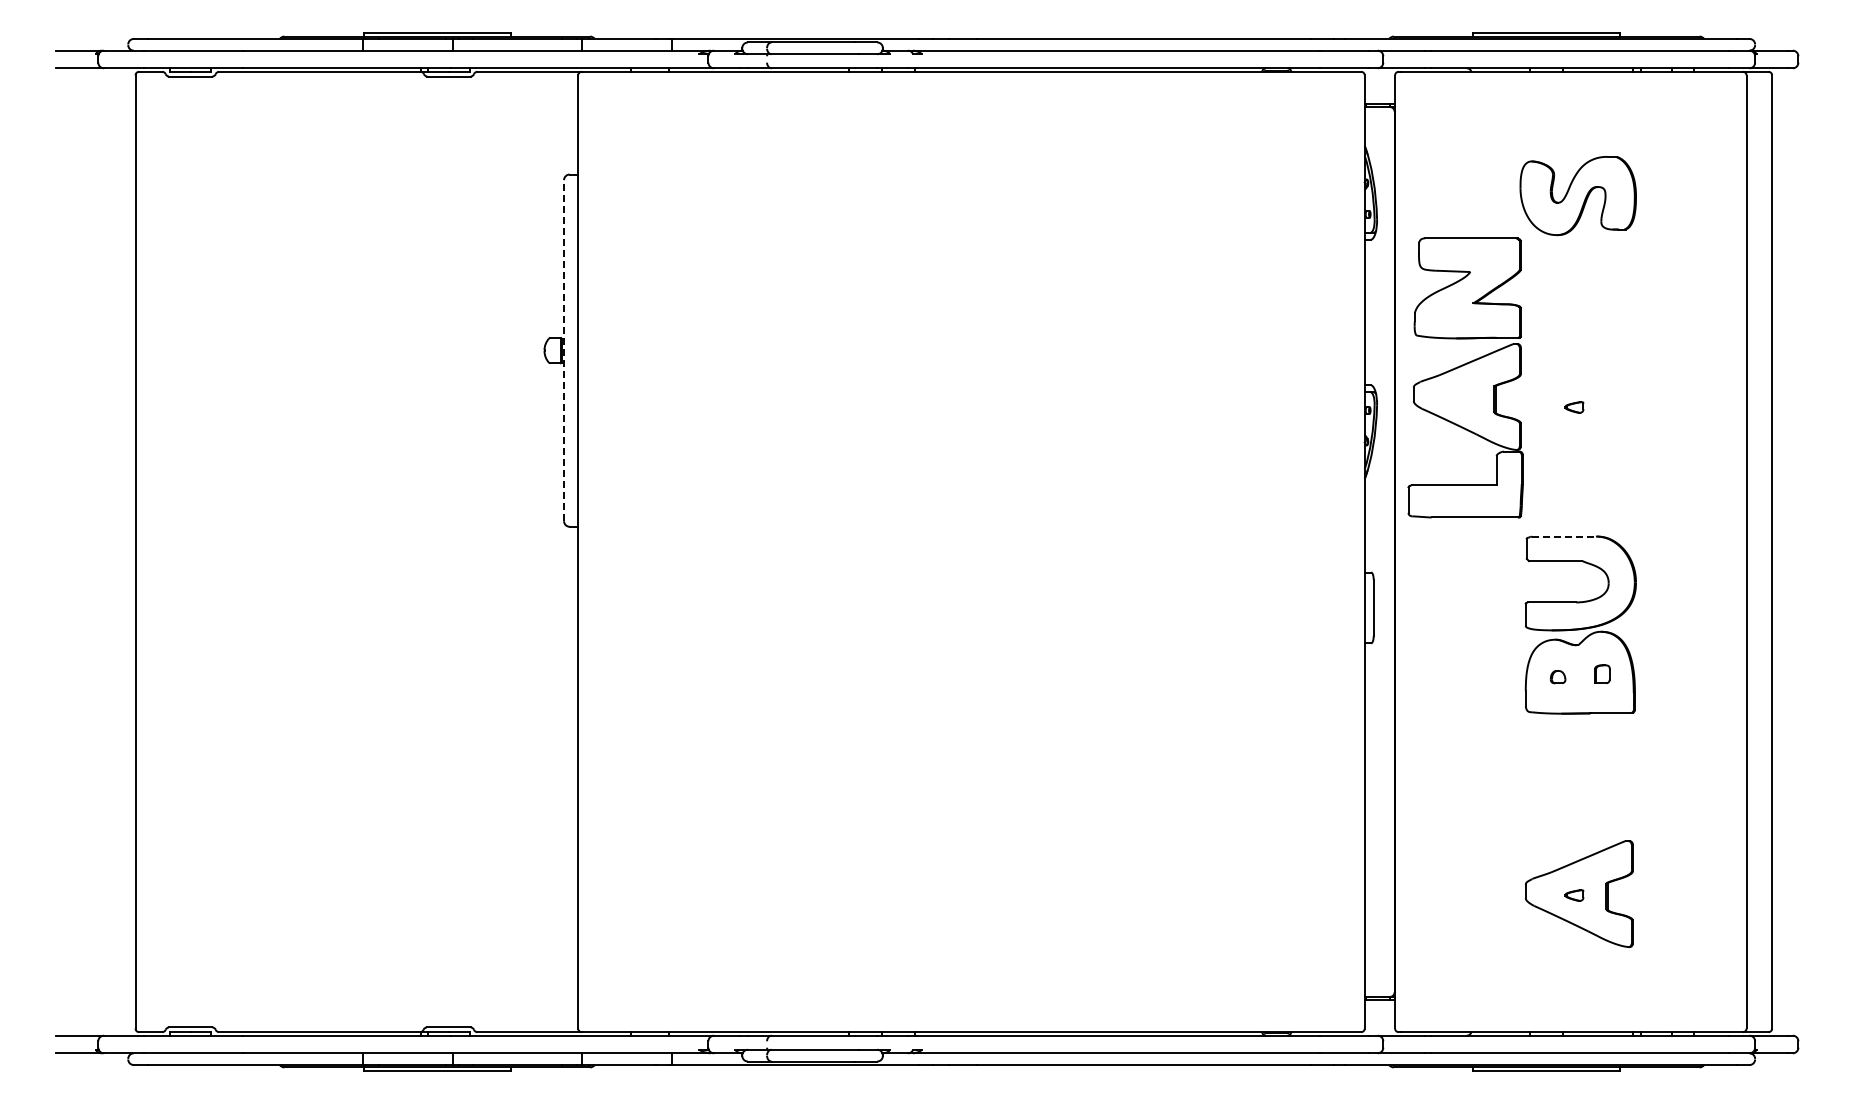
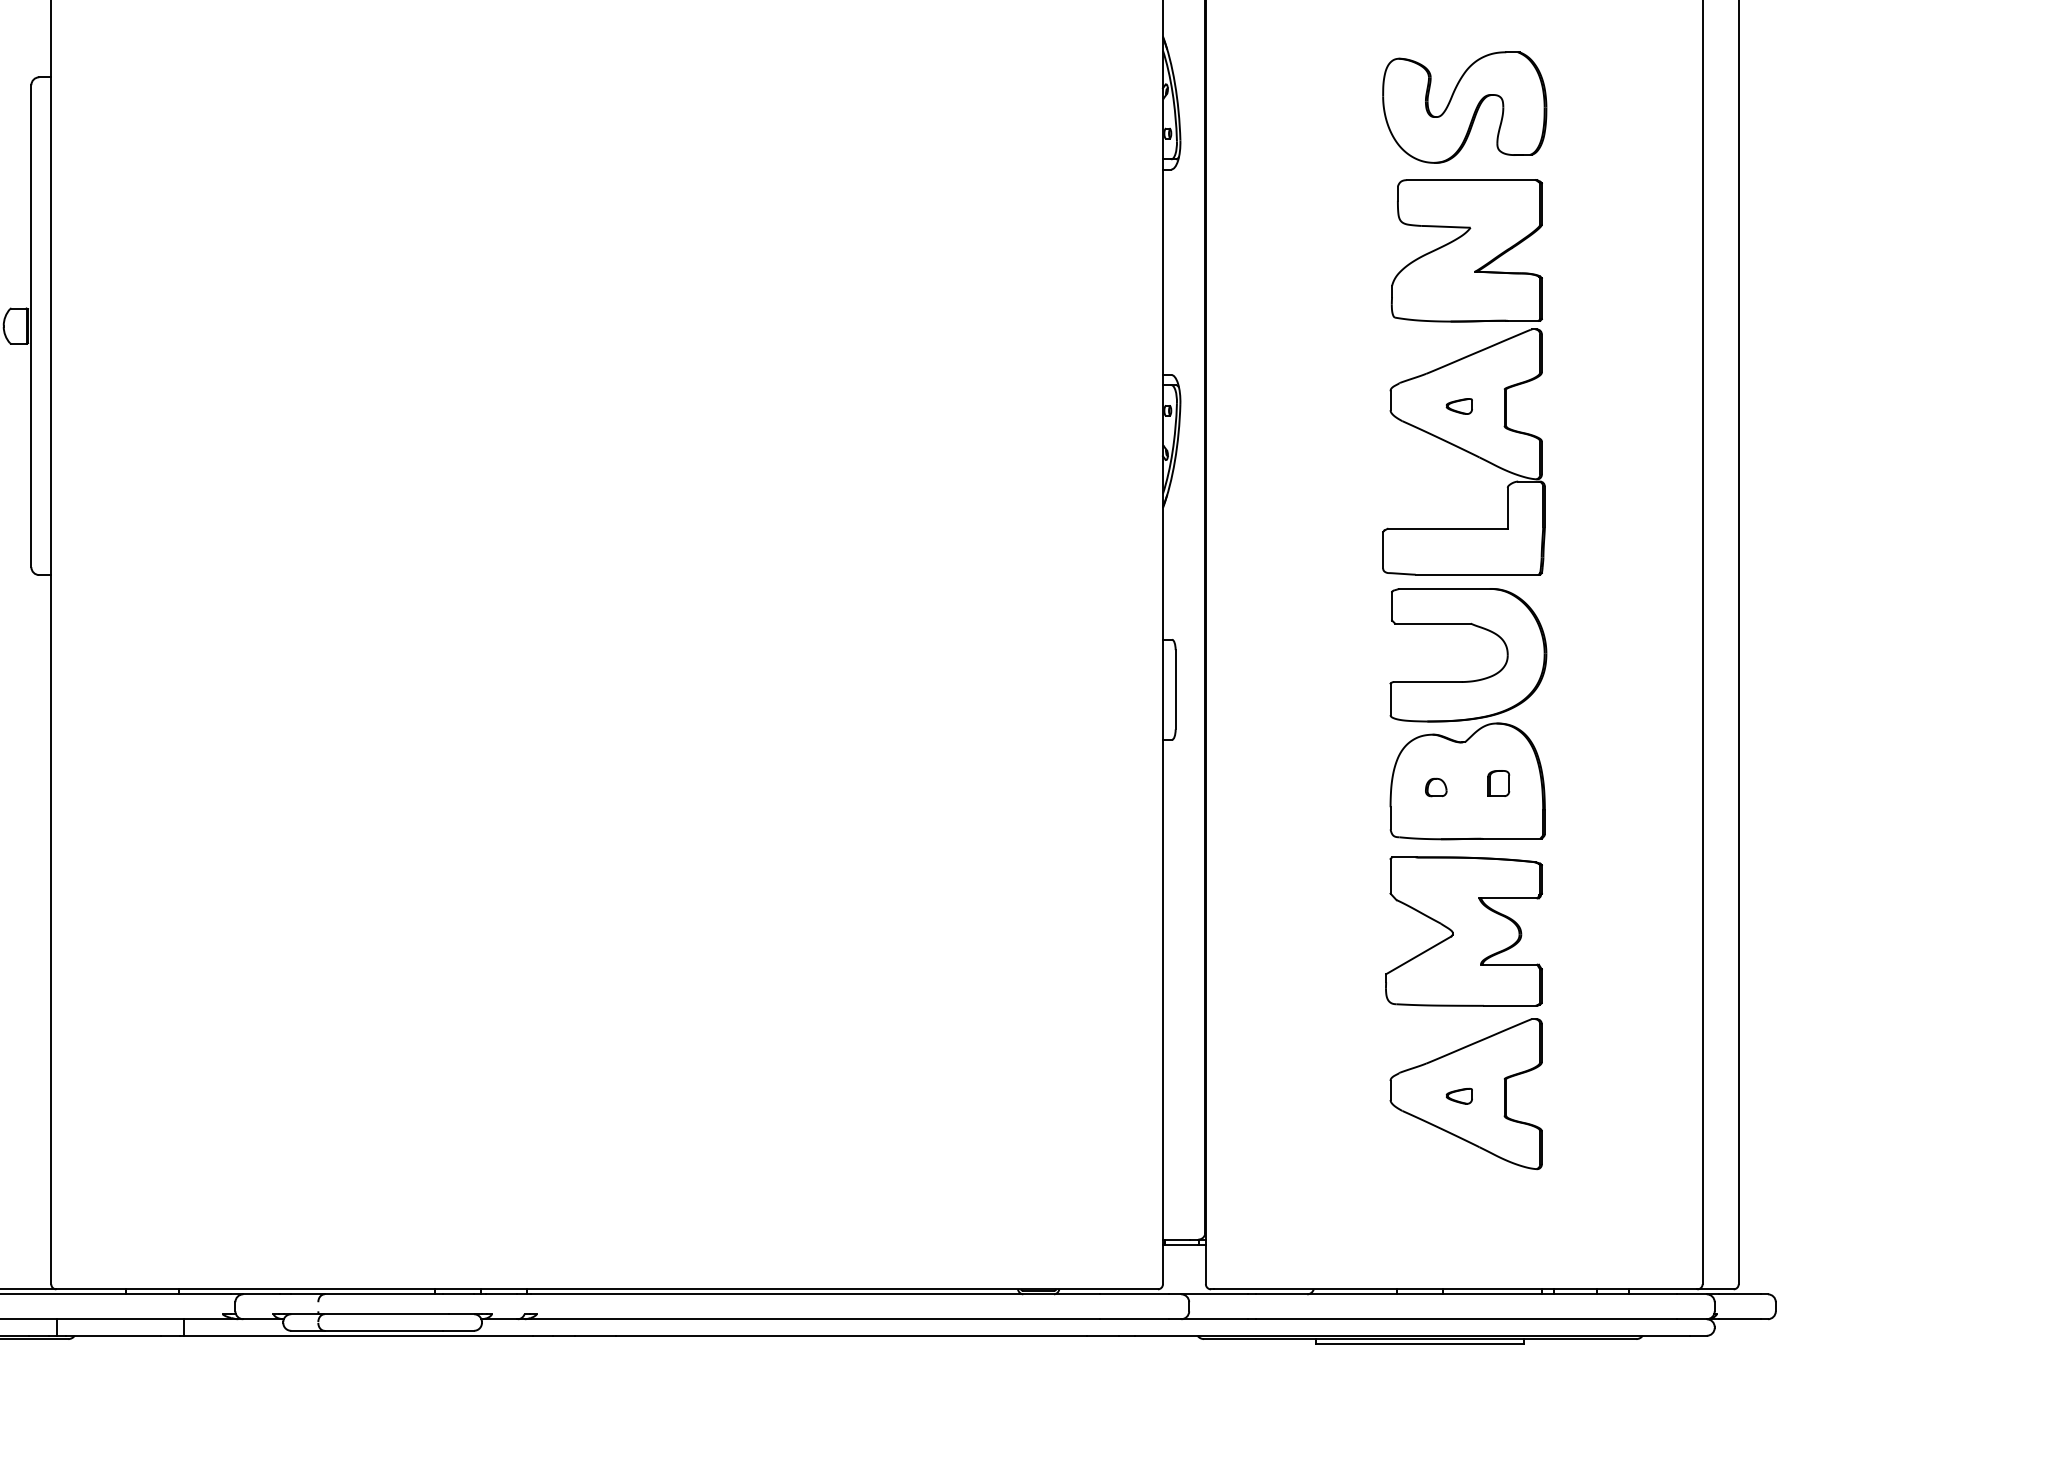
line: (564, 350) -> (31, 325), dashed -> solid
part: (1465, 377) -> (1463, 376), moved
line: (1564, 536) -> (1445, 588), dashed -> solid
part: (1577, 778) -> (1463, 930), added

